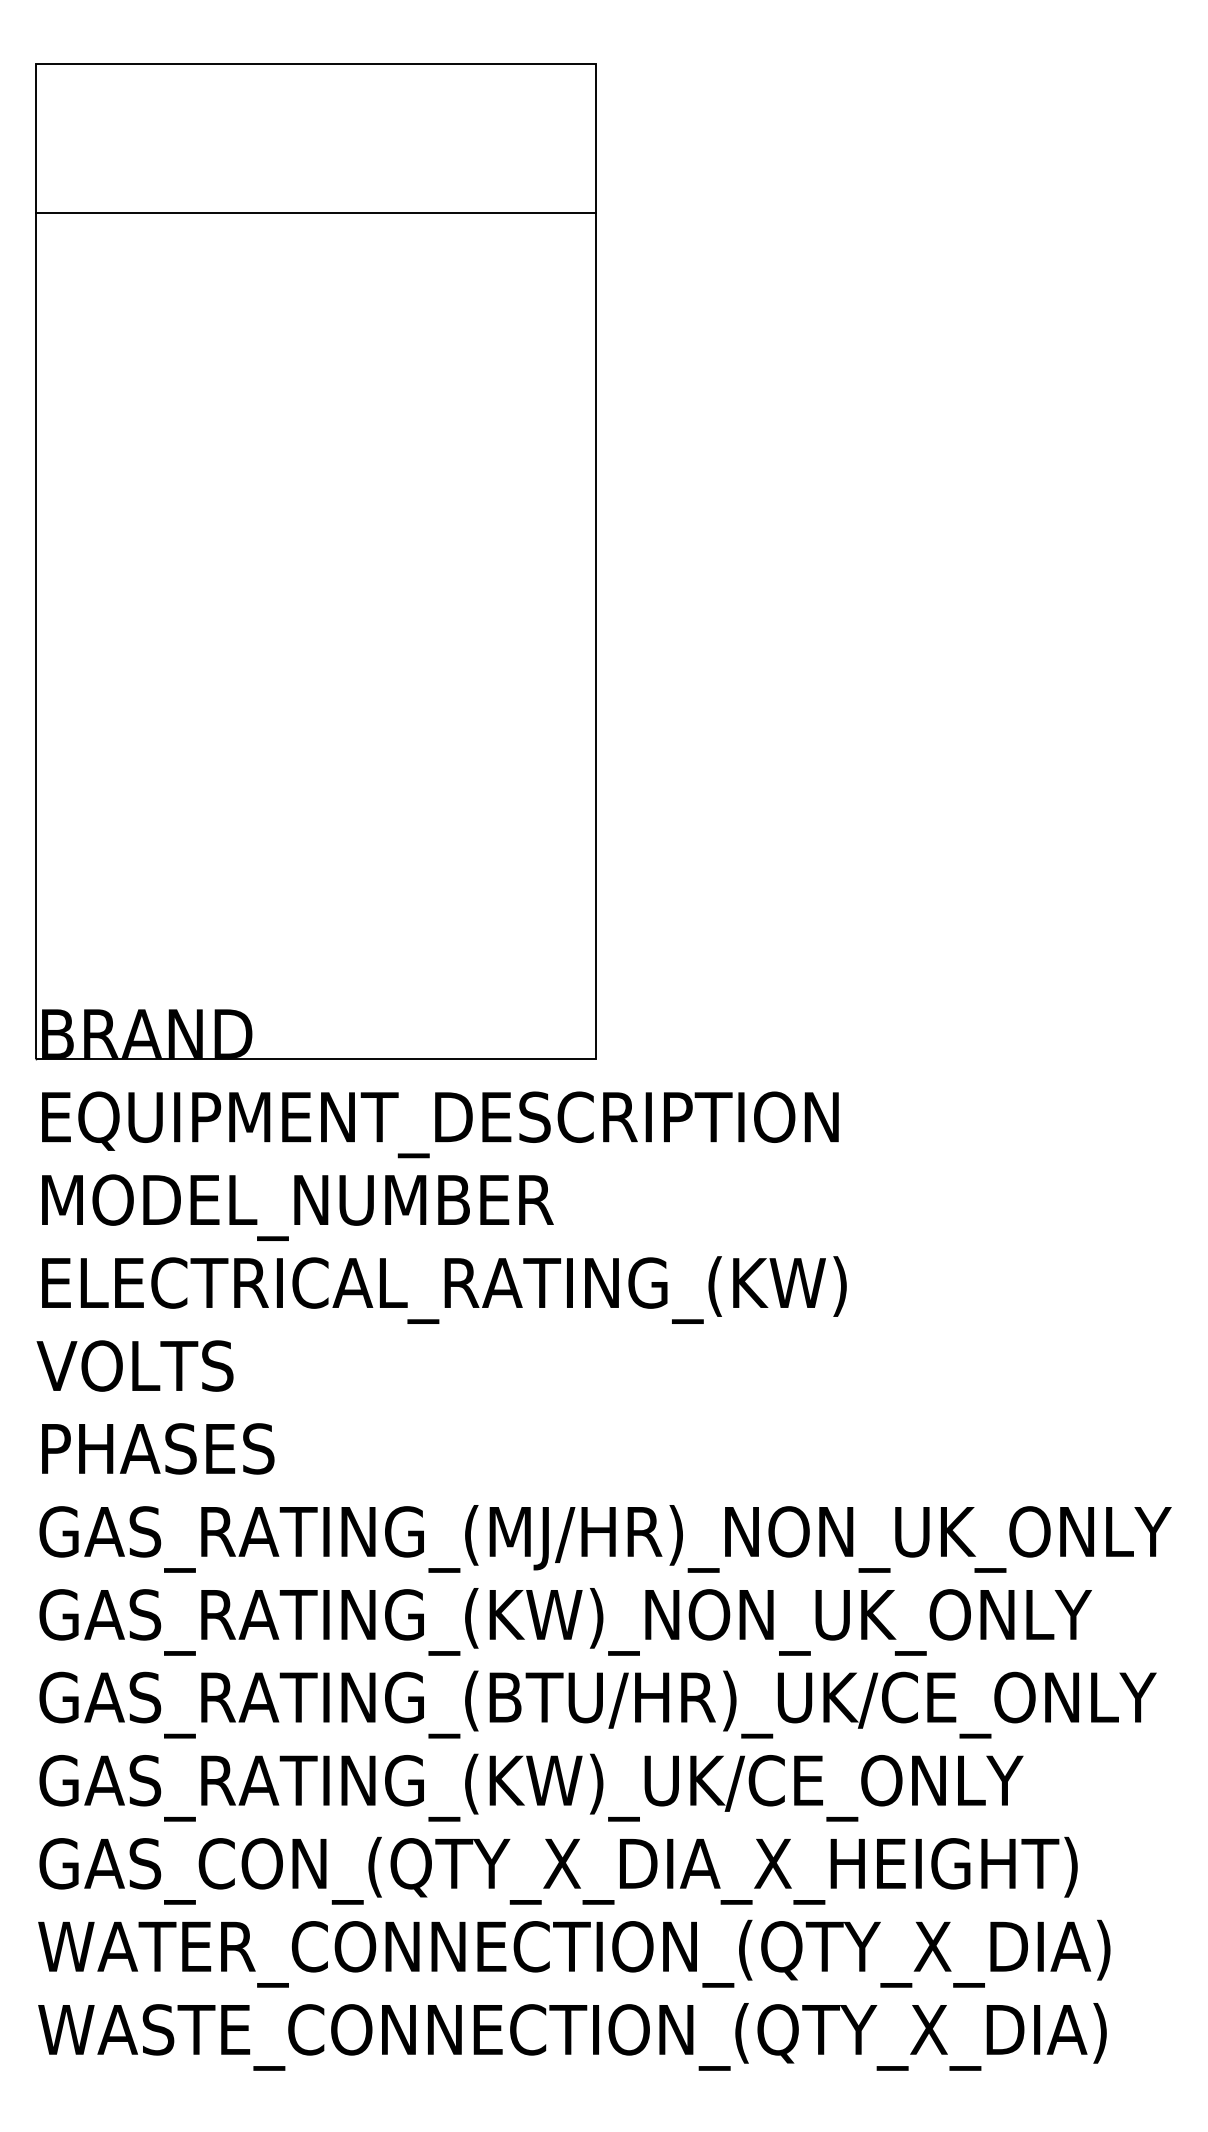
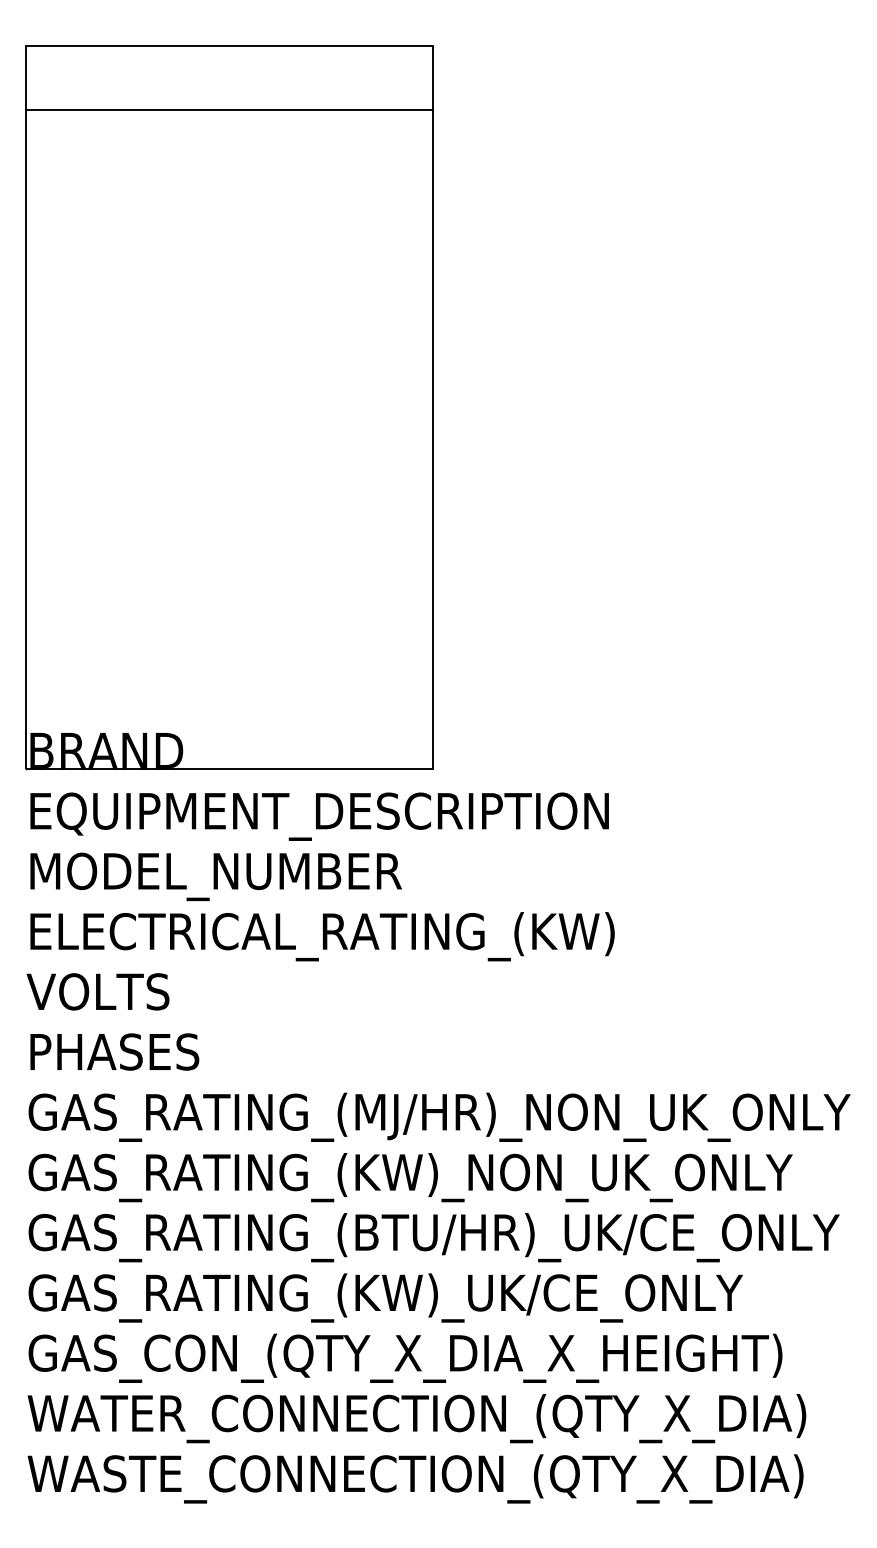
line: (315, 213) -> (229, 109), moved

